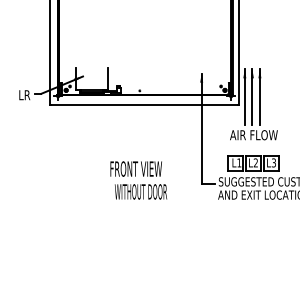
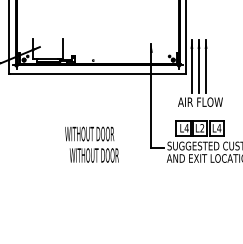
text: (239, 162) -> (186, 127), L1 -> L4
text: (273, 162) -> (218, 127), L3 -> L4
text: (135, 168) -> (89, 133), FRONT VIEW -> WITHOUT DOOR

